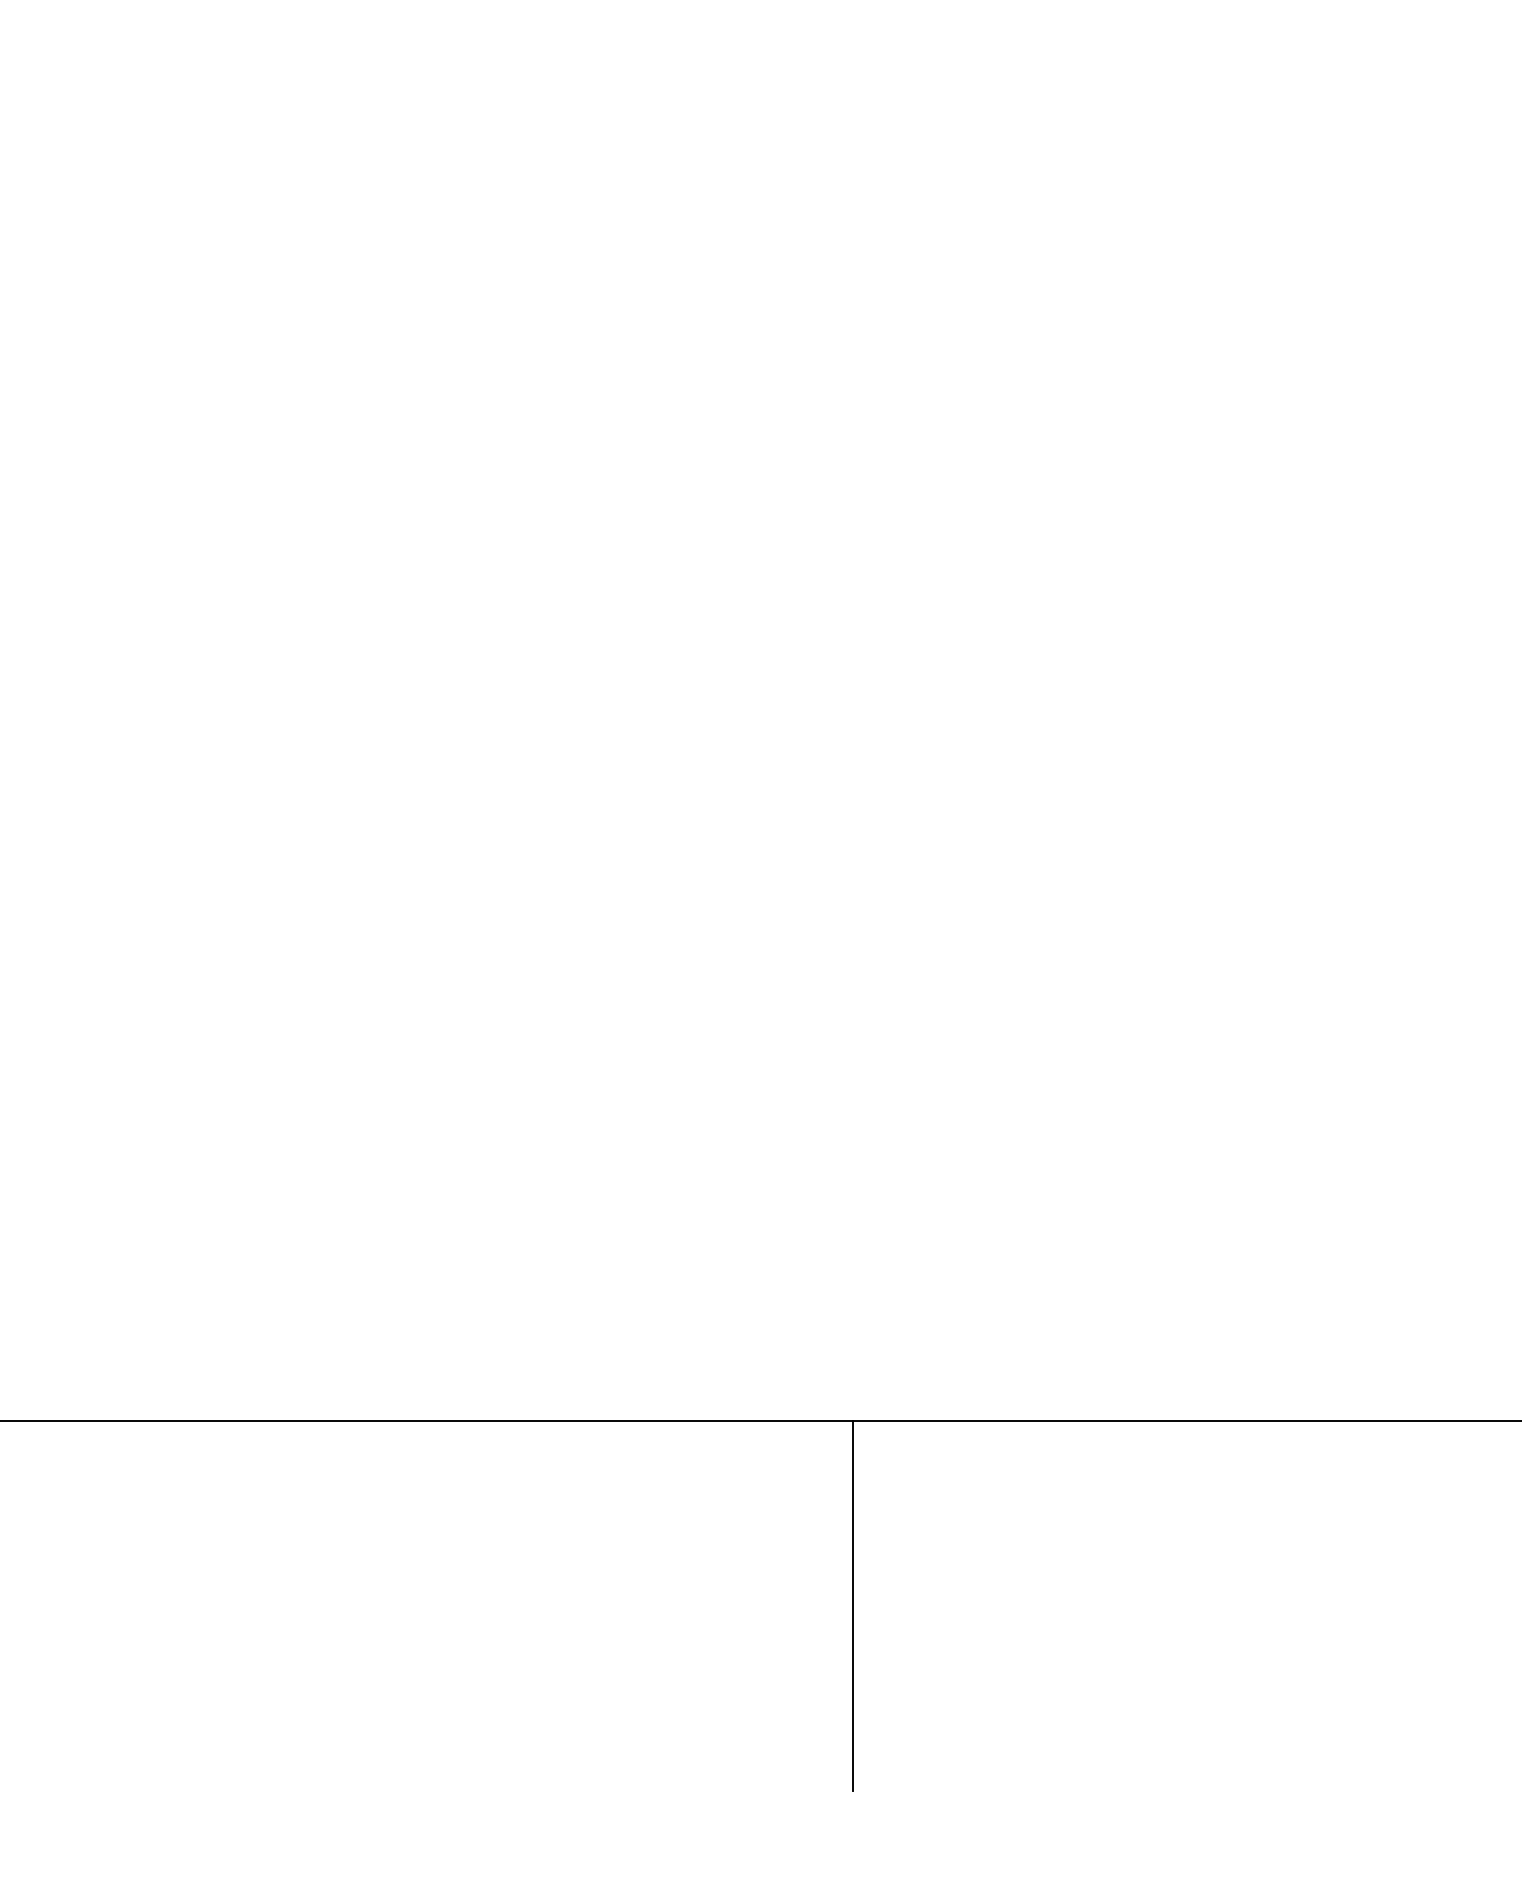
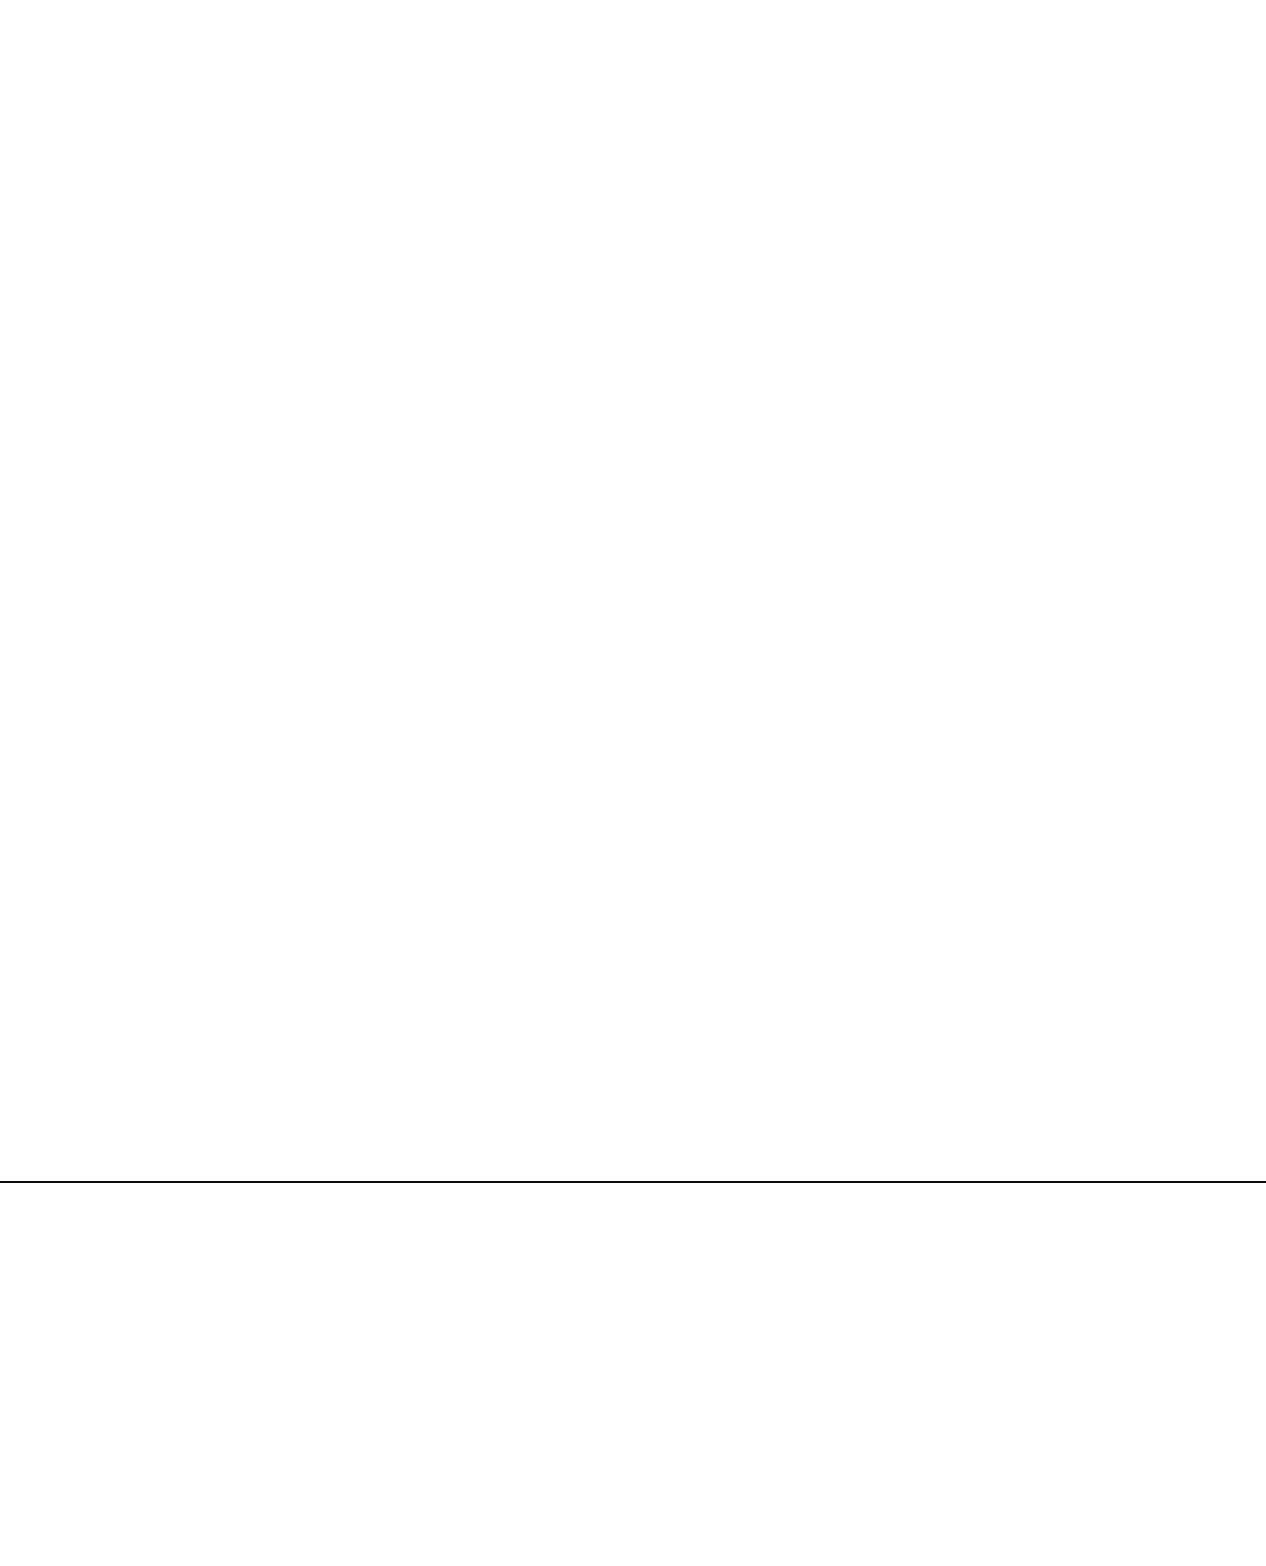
line: (852, 1606) -> (709, 1336), removed

